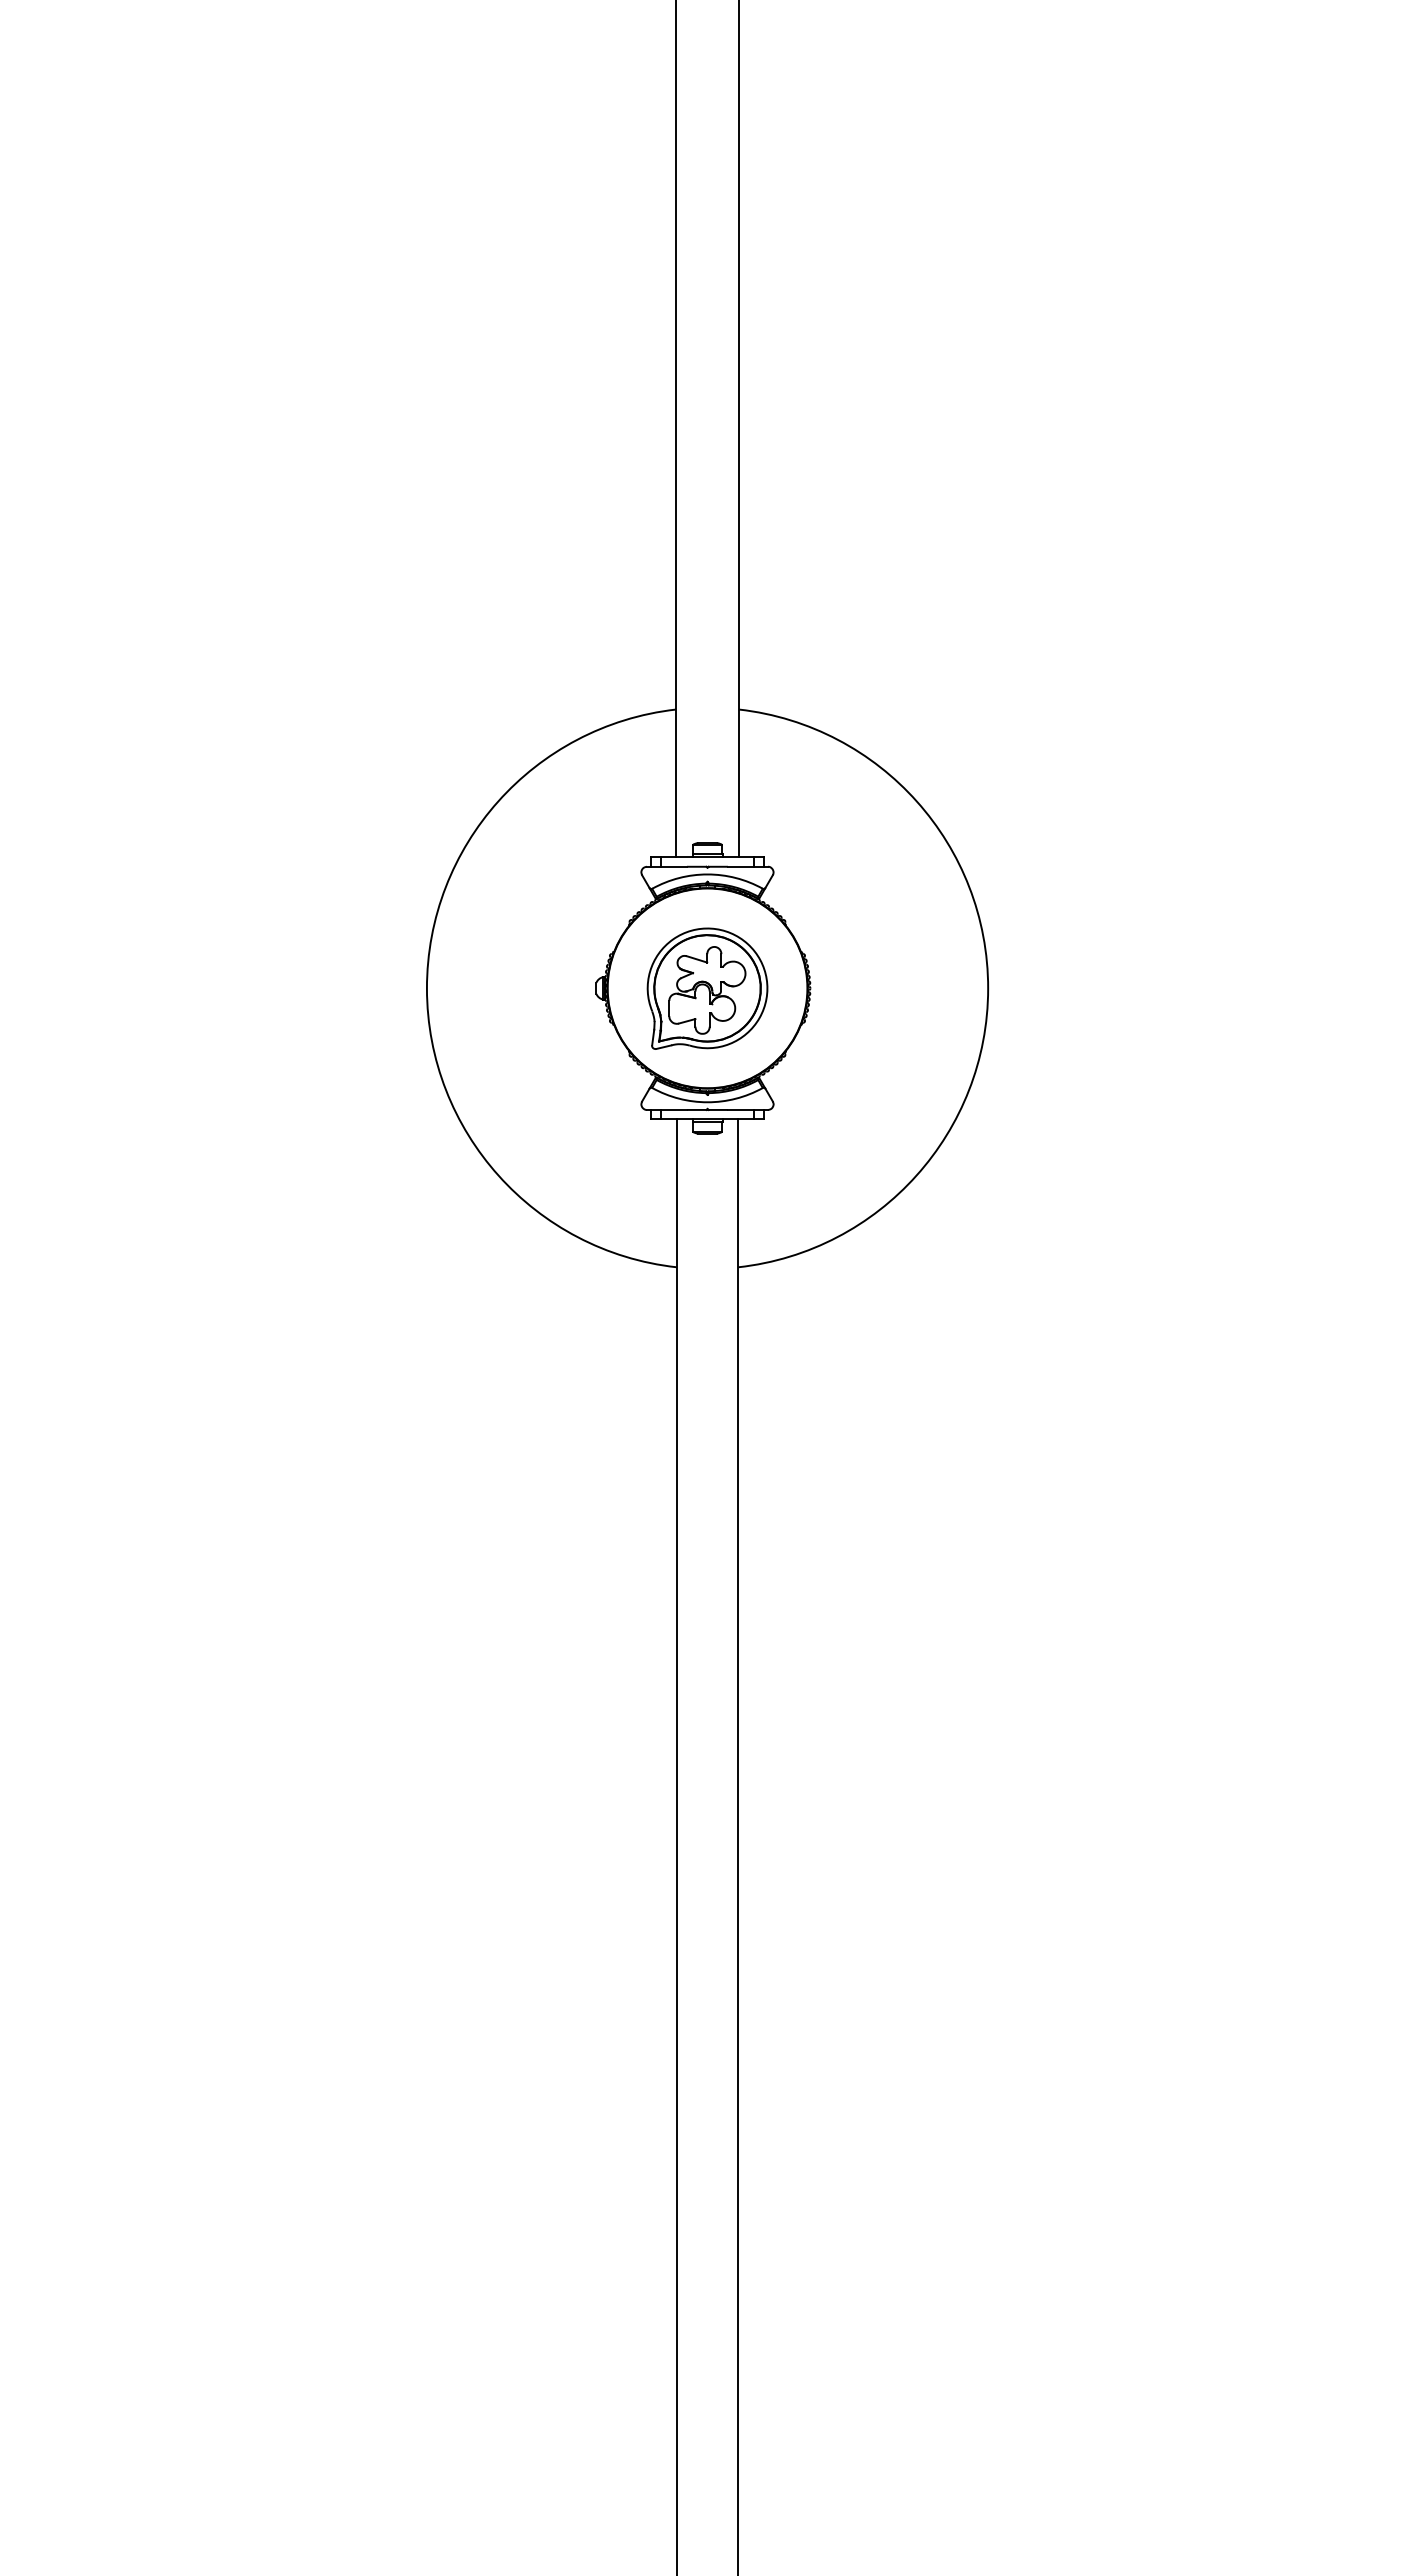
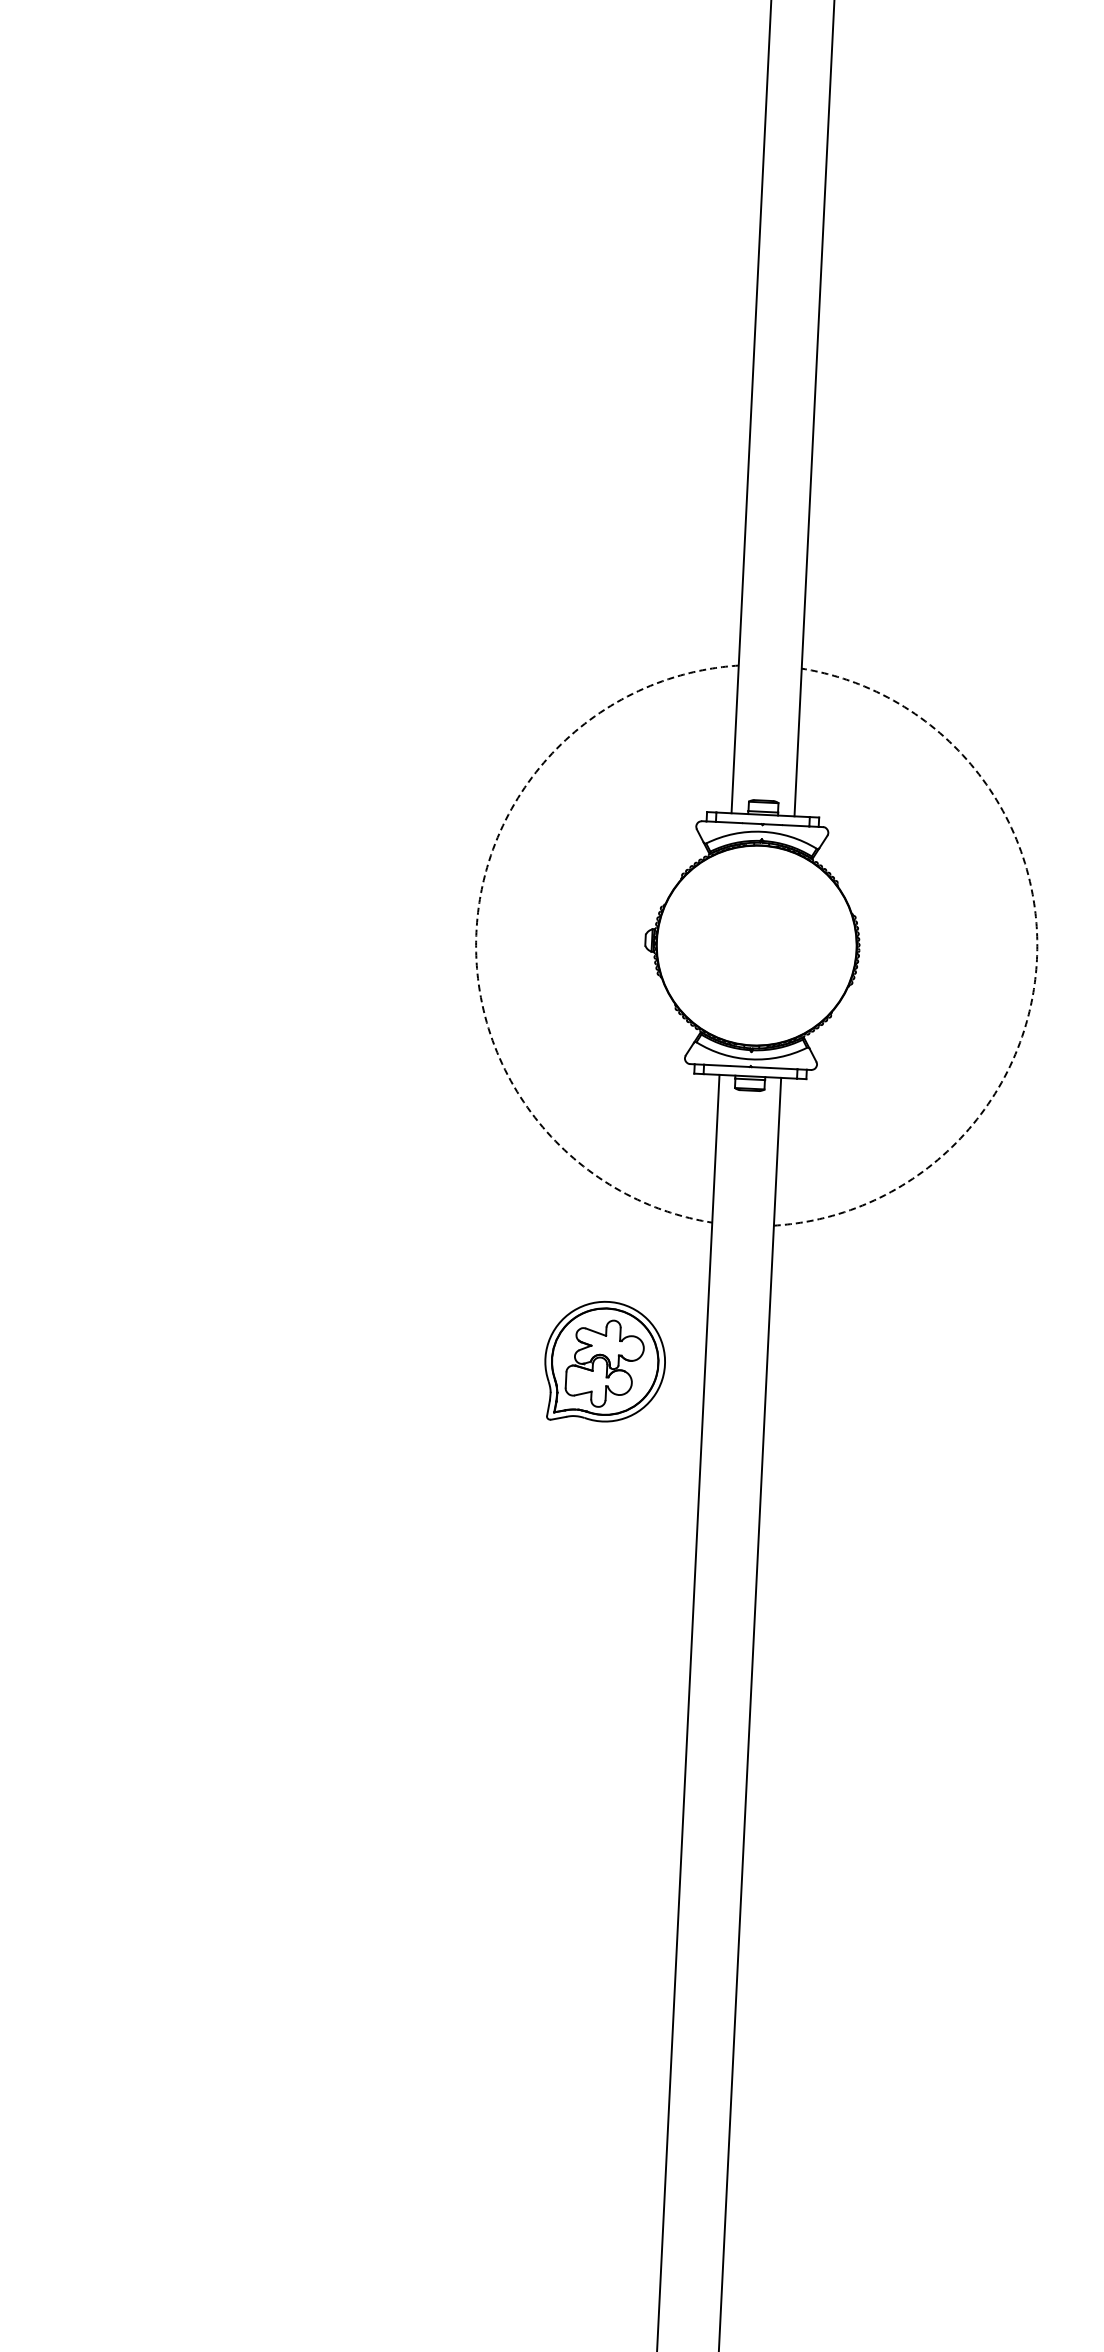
arc: (426, 988) -> (475, 931), solid -> dashed
part: (707, 988) -> (605, 1361), moved
arc: (988, 988) -> (1037, 959), solid -> dashed

